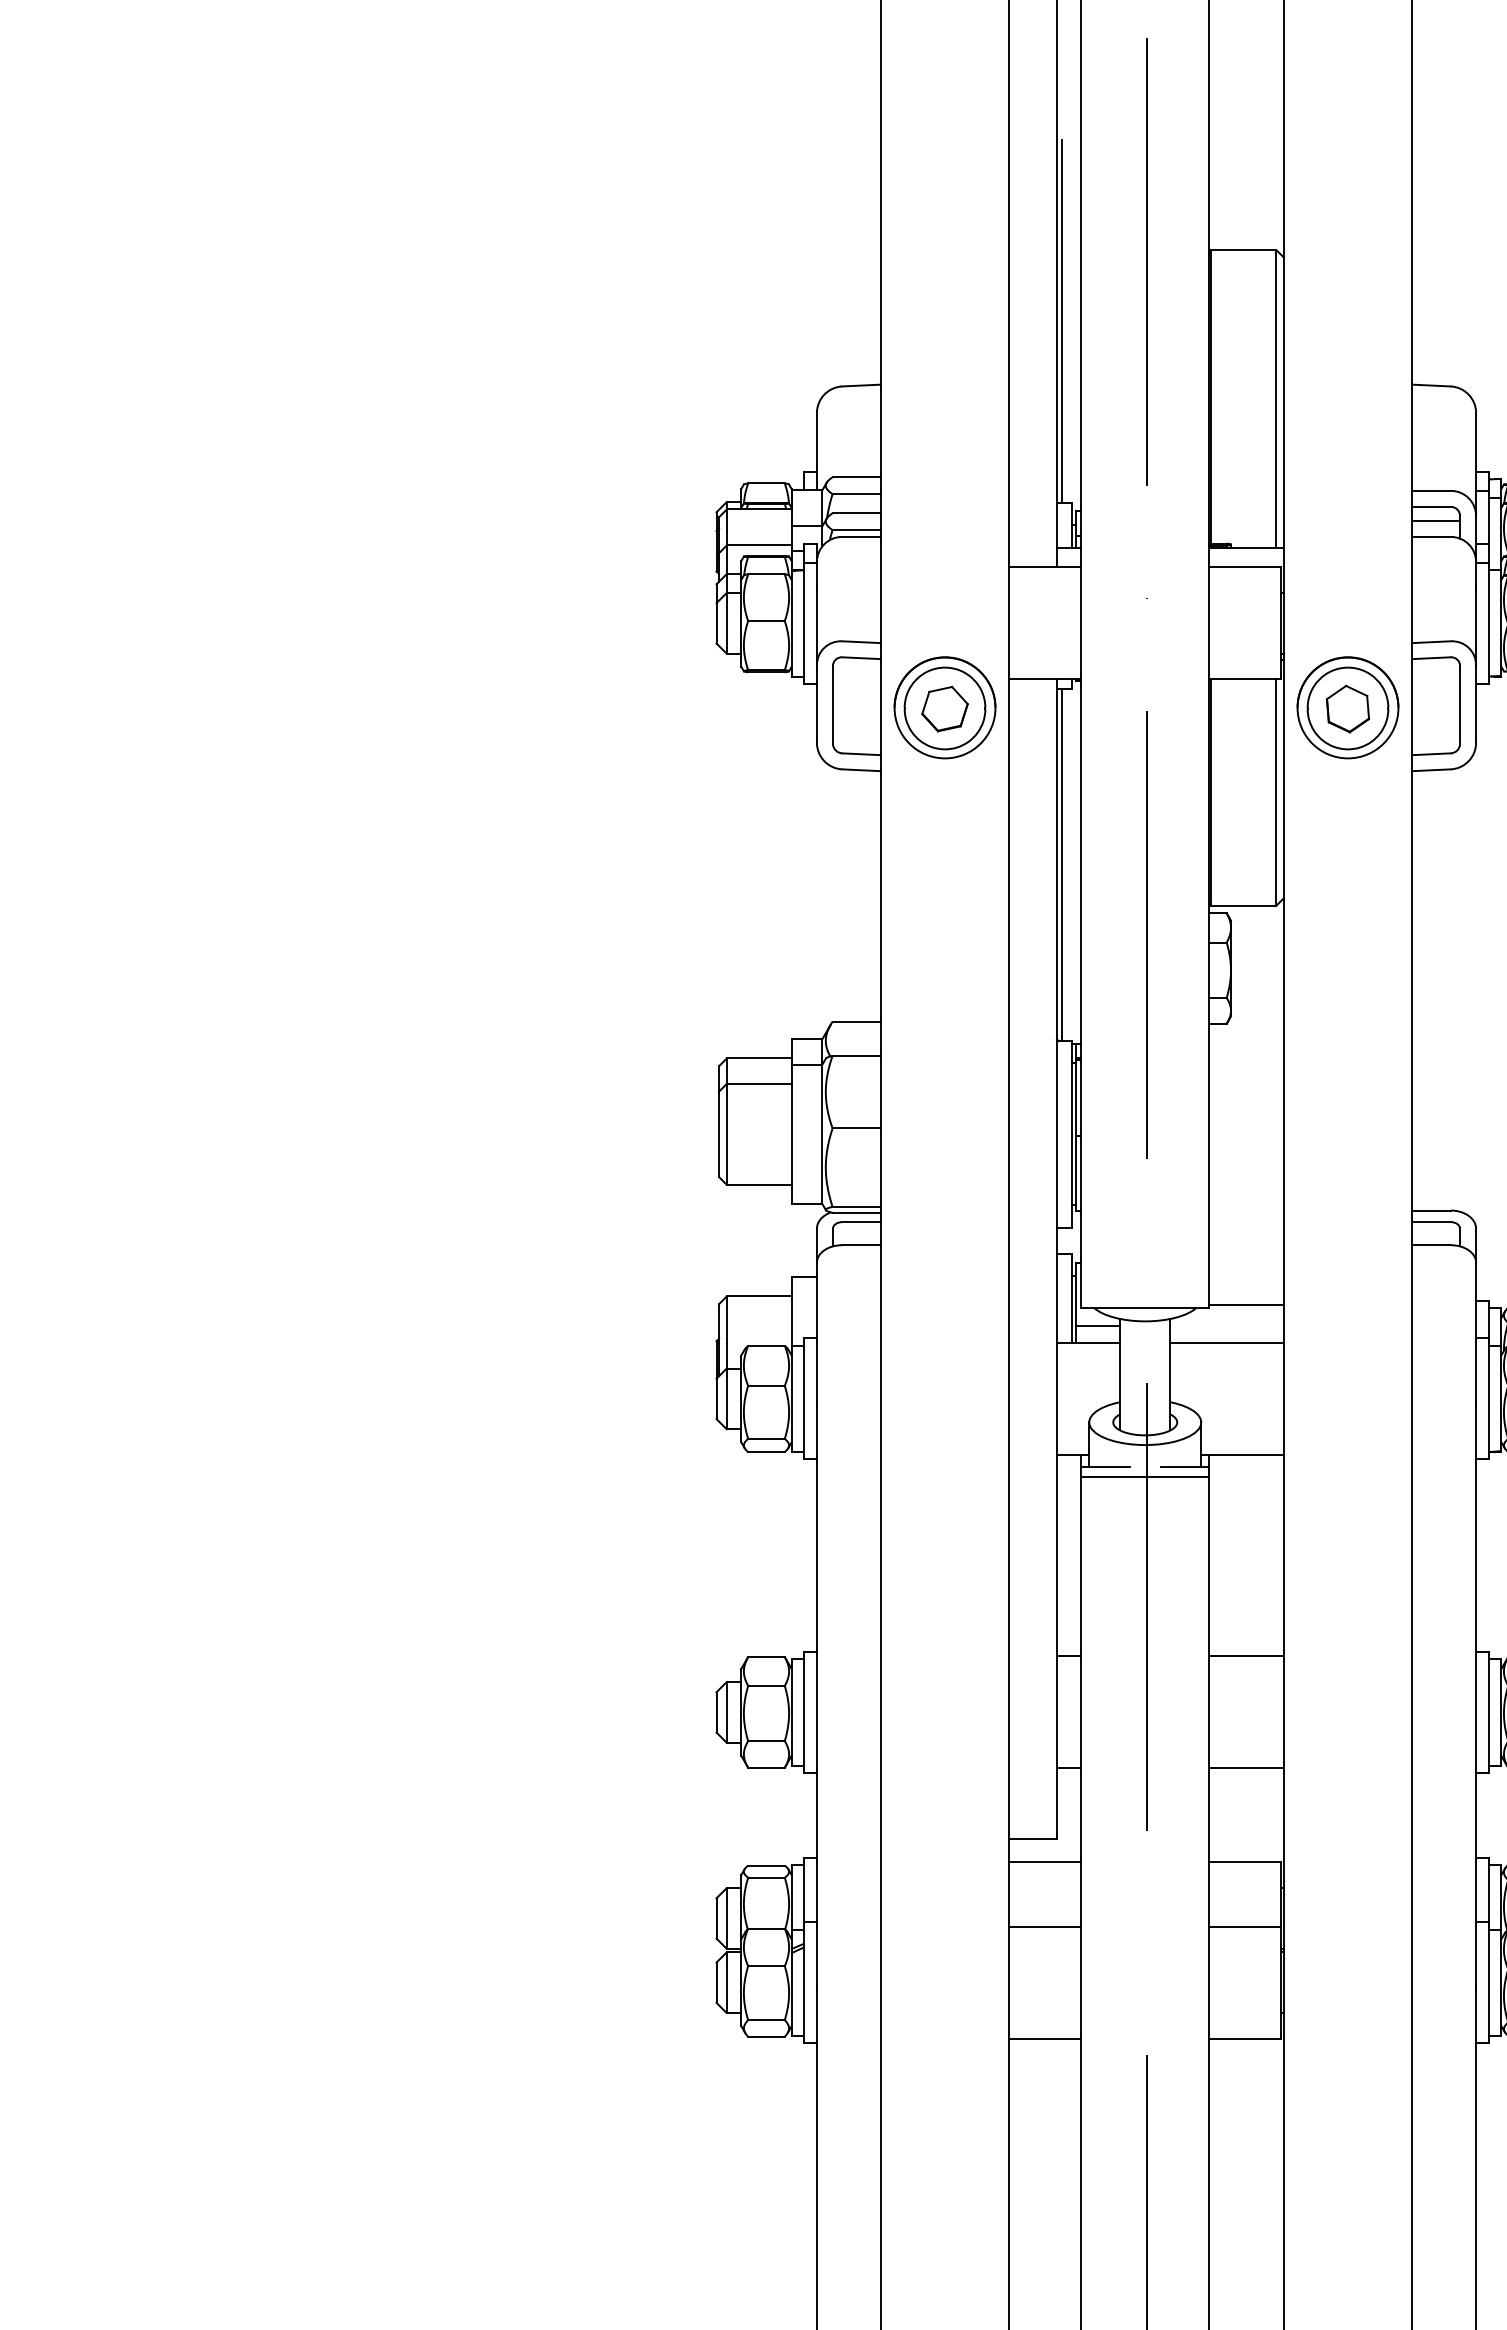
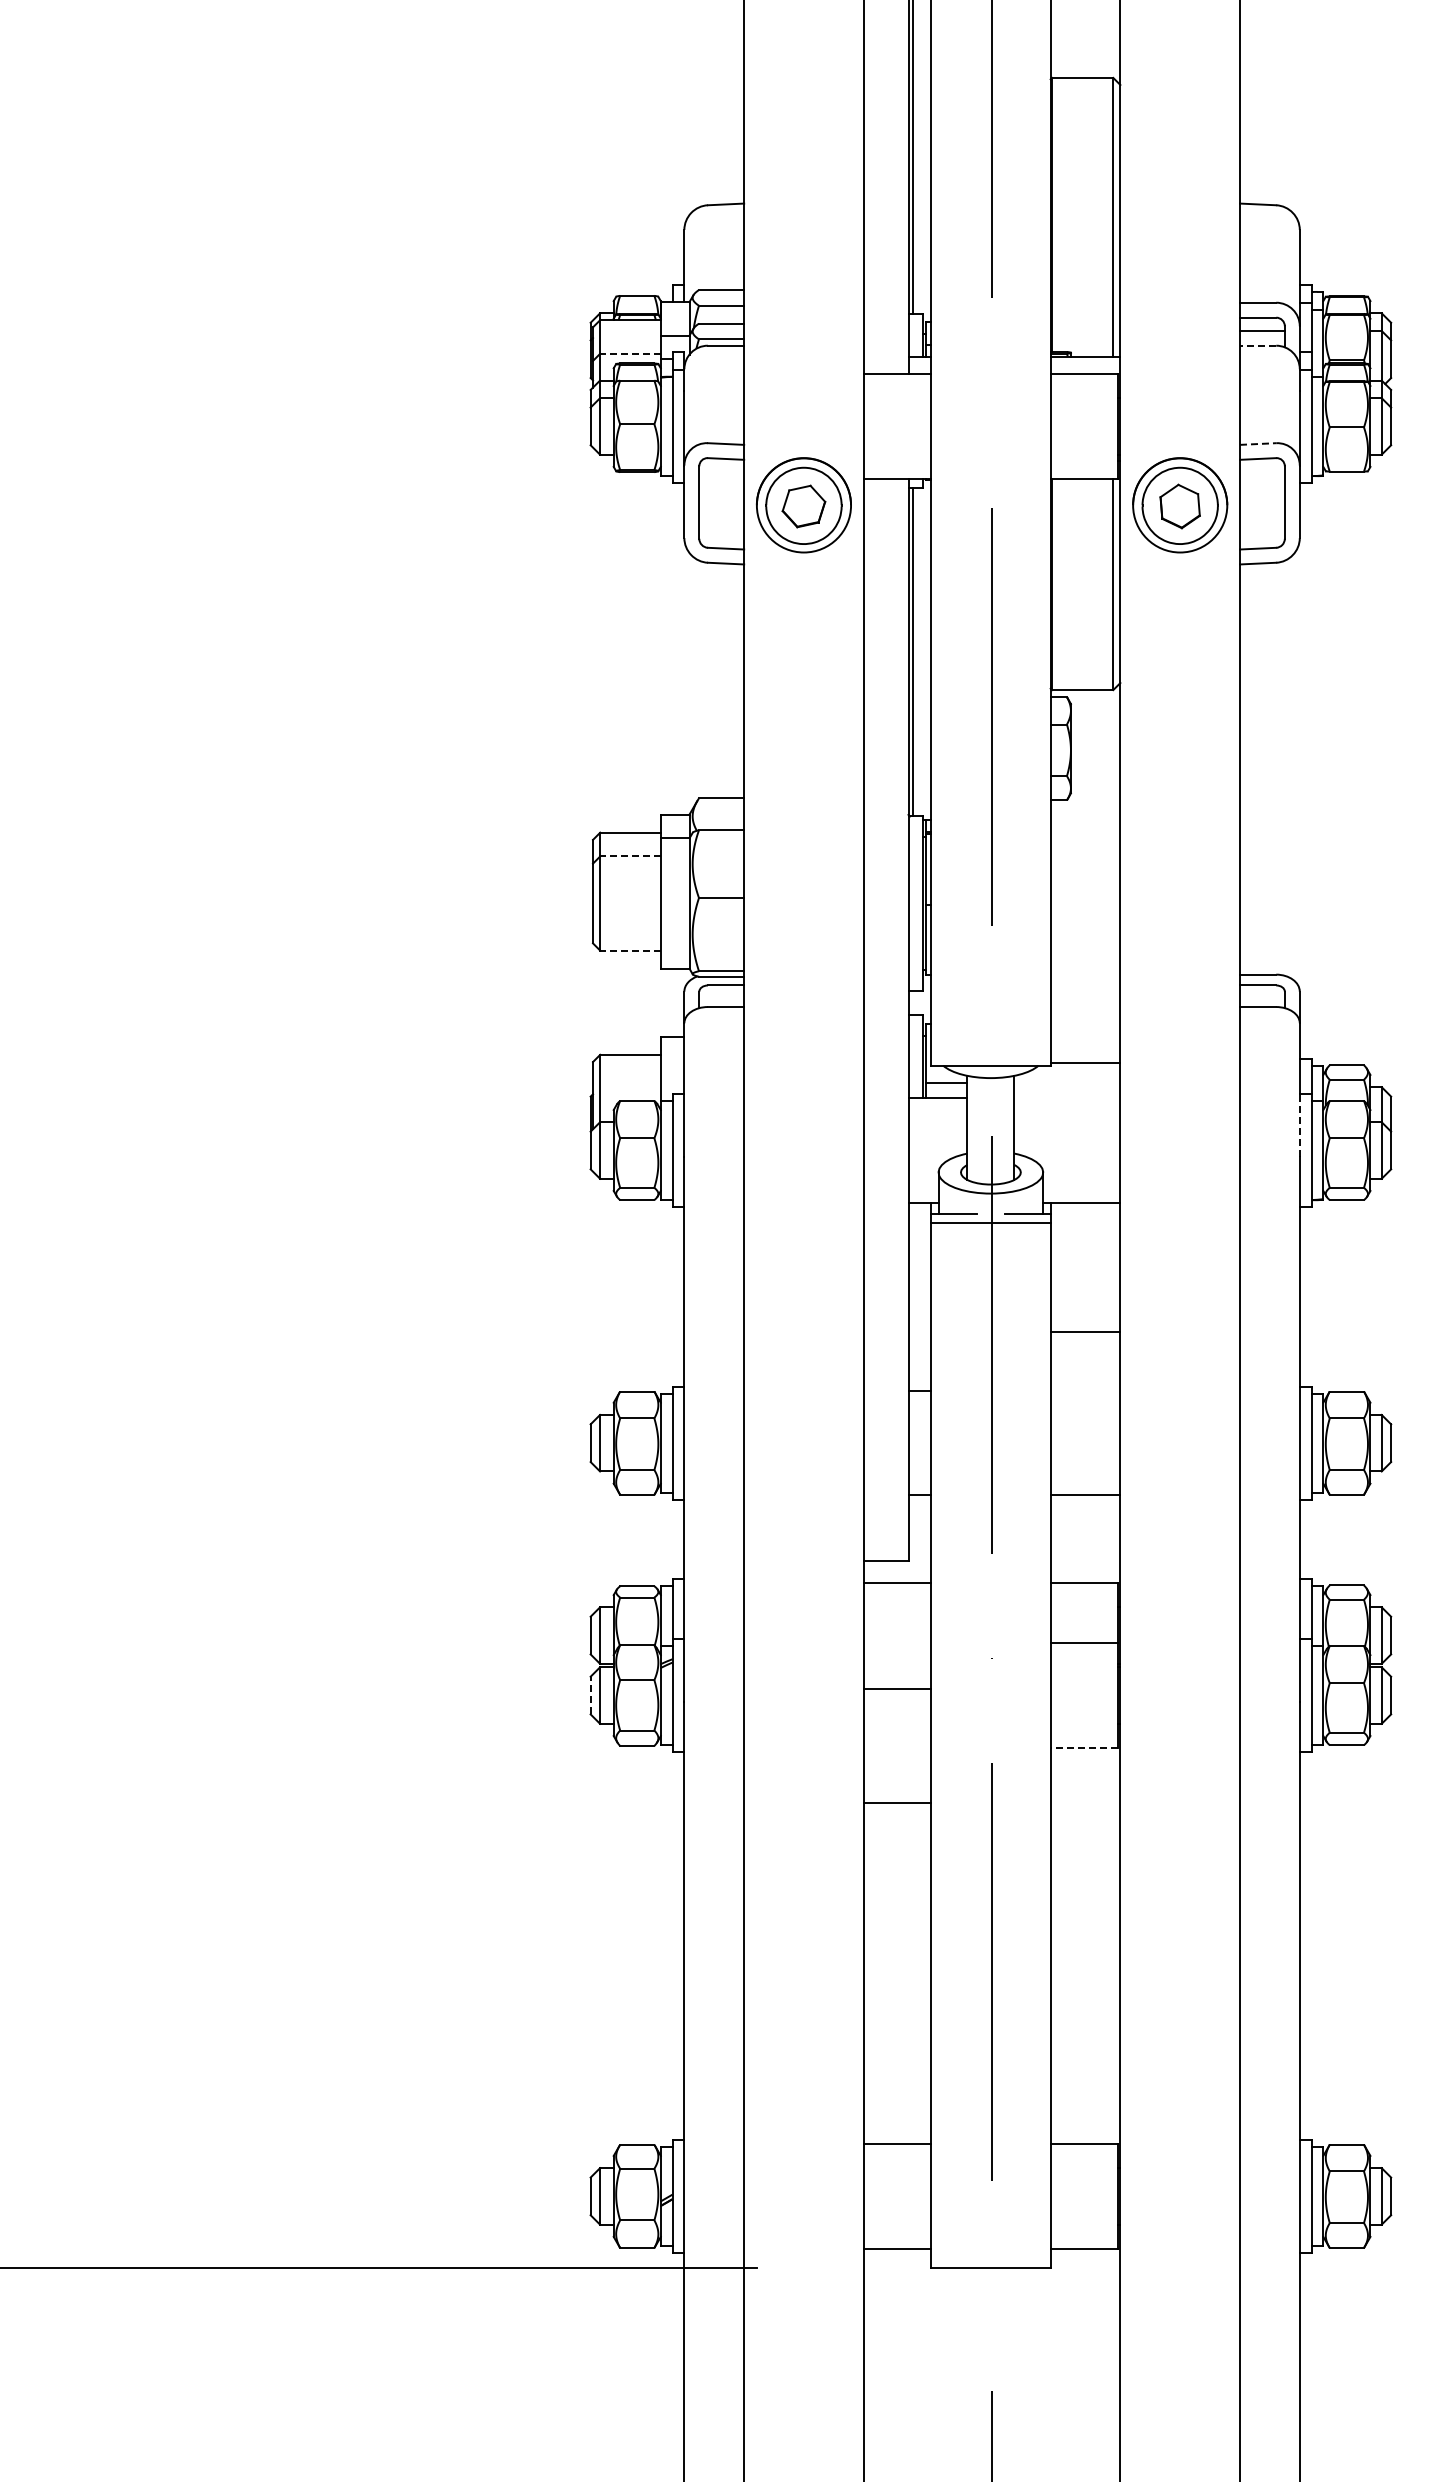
line: (1430, 536) -> (1257, 345), solid -> dashed
line: (759, 545) -> (630, 353), solid -> dashed
line: (1431, 642) -> (1258, 444), solid -> dashed
line: (759, 1083) -> (630, 856), solid -> dashed
line: (759, 1184) -> (630, 950), solid -> dashed
line: (1227, 1343) -> (1067, 1098), removed
line: (1475, 1371) -> (1299, 1124), solid -> dashed
line: (1246, 1655) -> (1085, 1331), moved
line: (1045, 1926) -> (897, 1689), moved
line: (716, 1982) -> (590, 1695), solid -> dashed
line: (1045, 2038) -> (897, 1802), moved
line: (1245, 2038) -> (1084, 1747), solid -> dashed

